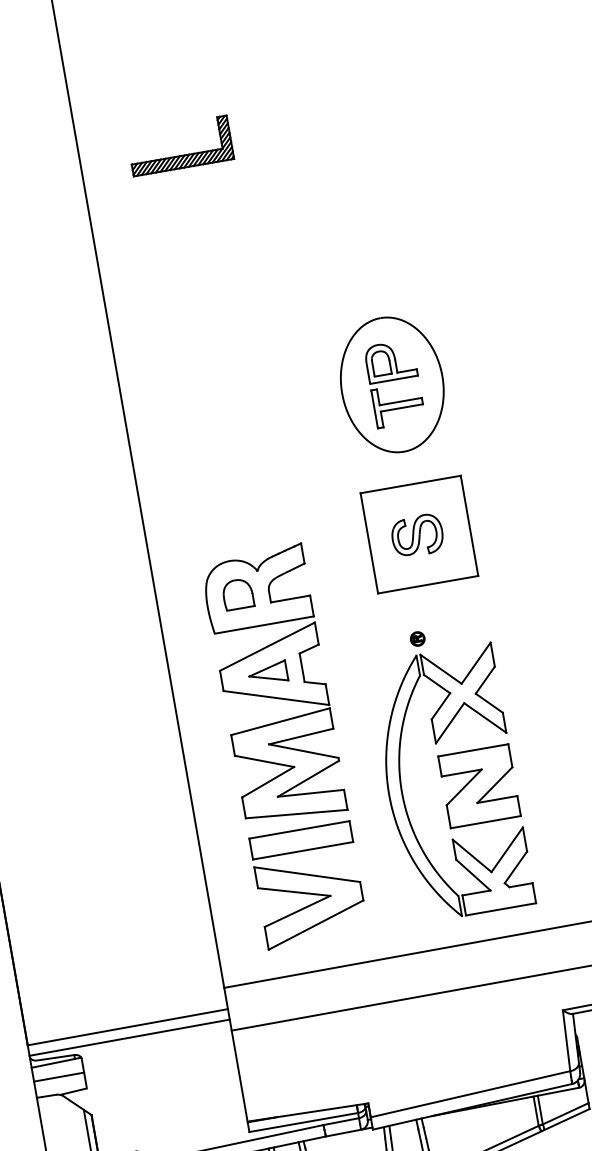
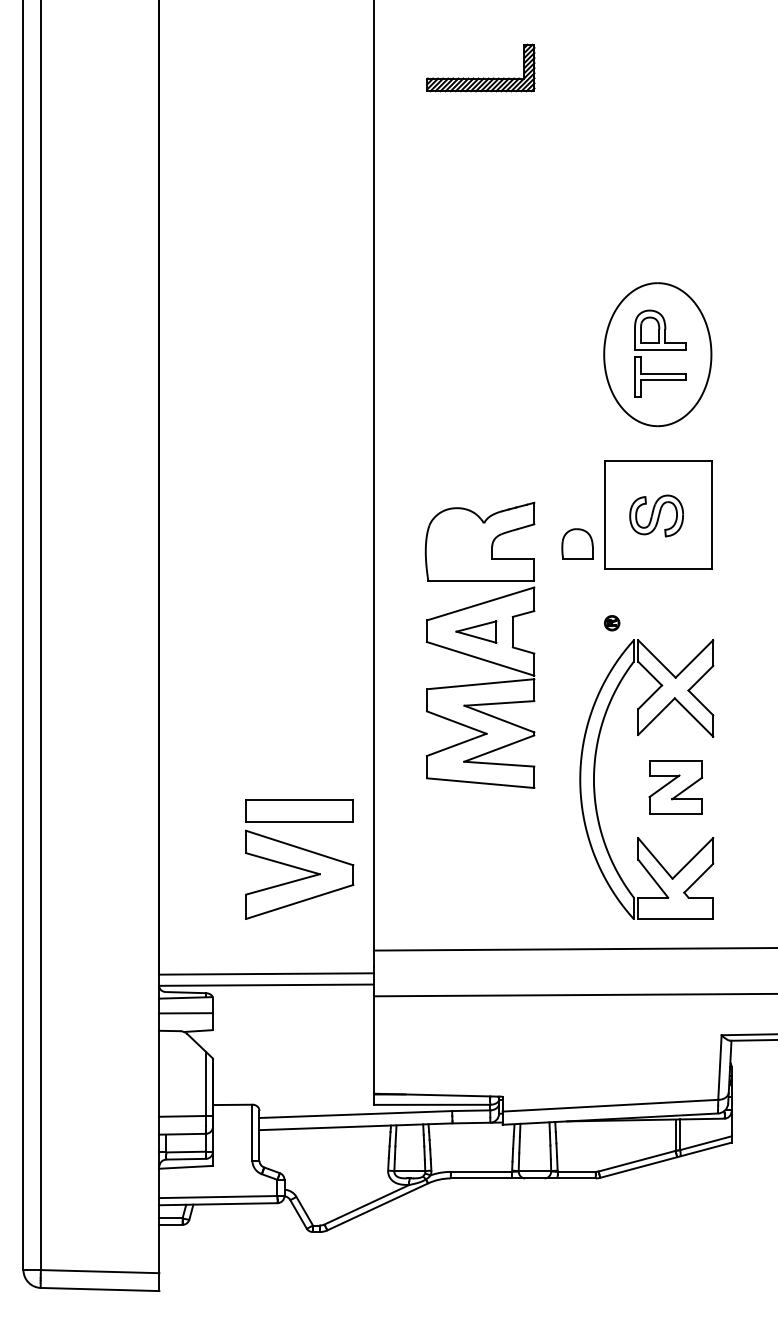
part: (237, 593) -> (577, 543), moved
part: (418, 639) -> (612, 623), moved
part: (479, 786) -> (675, 787), size x0.7
part: (308, 885) -> (299, 859), moved

